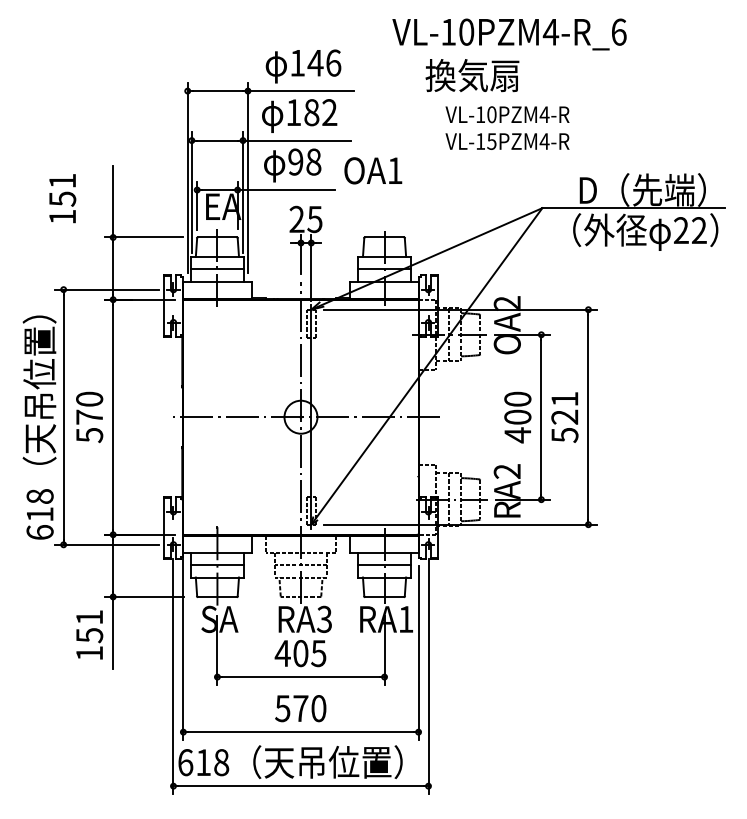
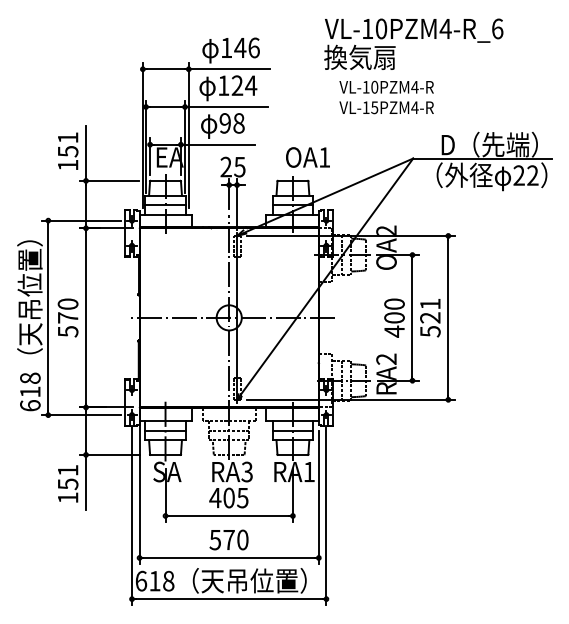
text: (509, 34) -> (414, 30), moved
text: (320, 112) -> (244, 85), 182 -> 124
text: (373, 170) -> (308, 157), moved
text: (62, 198) -> (68, 151), moved

